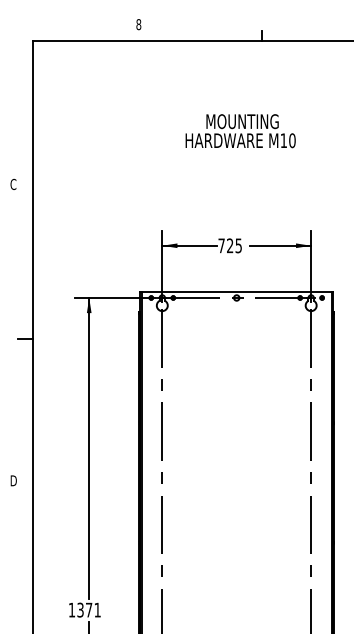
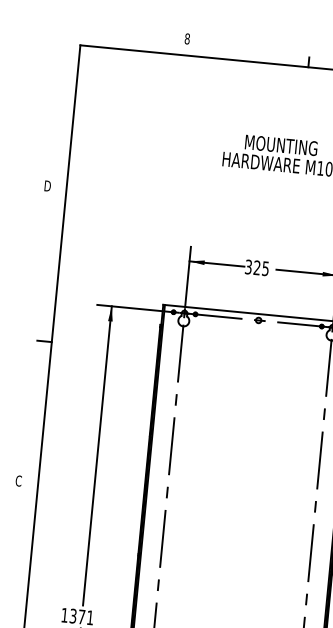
text: (13, 184) -> (47, 186), C -> D
text: (221, 245) -> (248, 266), 725 -> 325
text: (13, 480) -> (18, 480), D -> C

